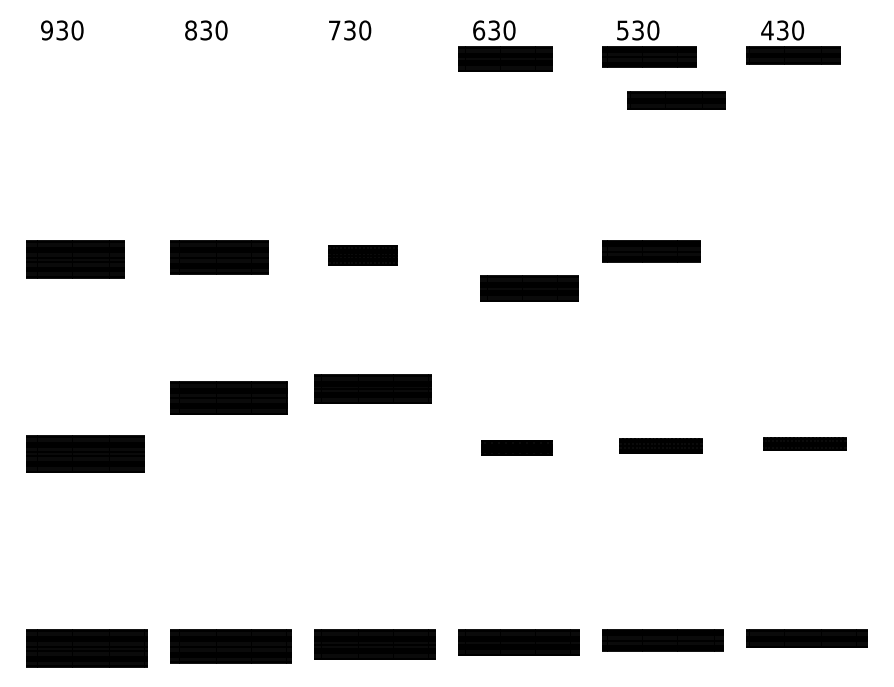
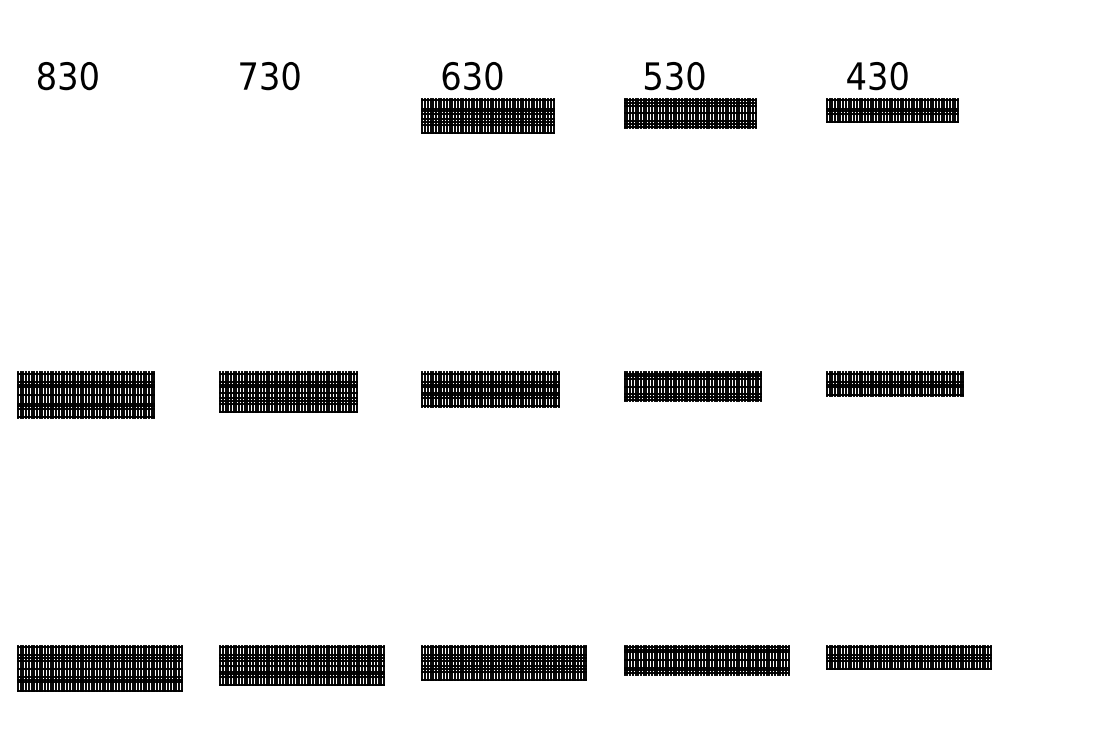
part: (676, 100) -> (895, 383), moved
part: (363, 255) -> (288, 392), size x1.43
part: (529, 288) -> (490, 389), moved
part: (372, 388) -> (301, 664), moved
part: (228, 397) -> (98, 667), moved
part: (804, 444) -> (908, 657), size x1.43
part: (660, 445) -> (705, 659), size x1.43
part: (516, 447) -> (503, 661), size x1.67

